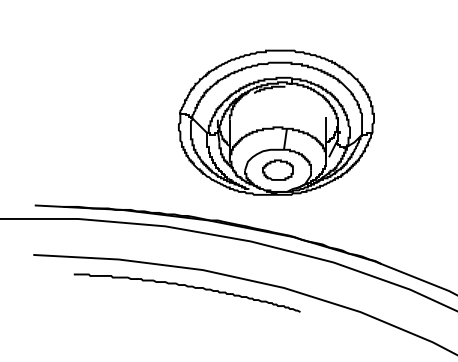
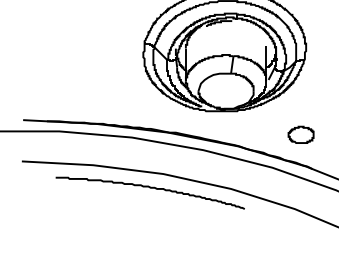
part: (277, 169) -> (300, 134), moved

